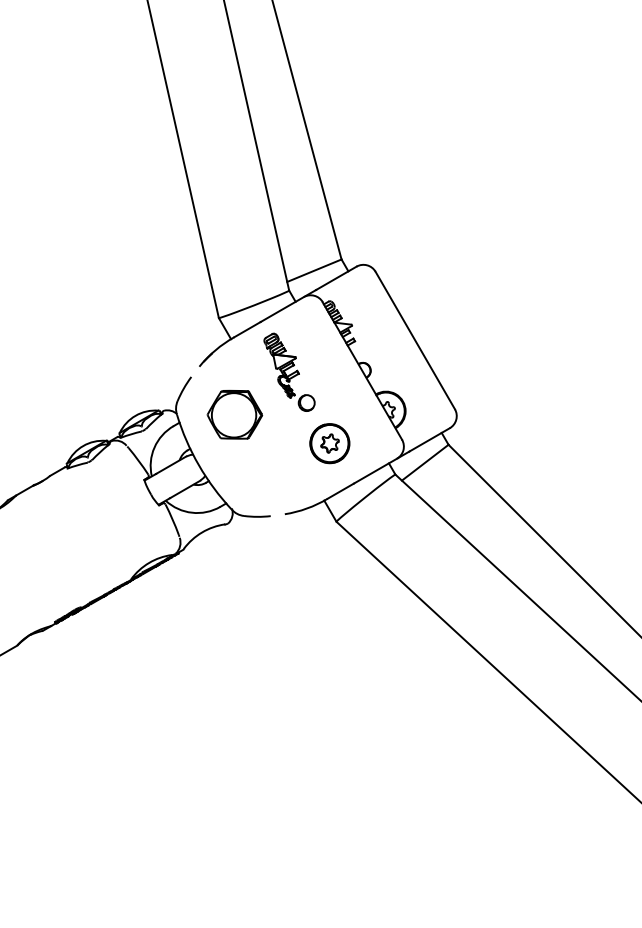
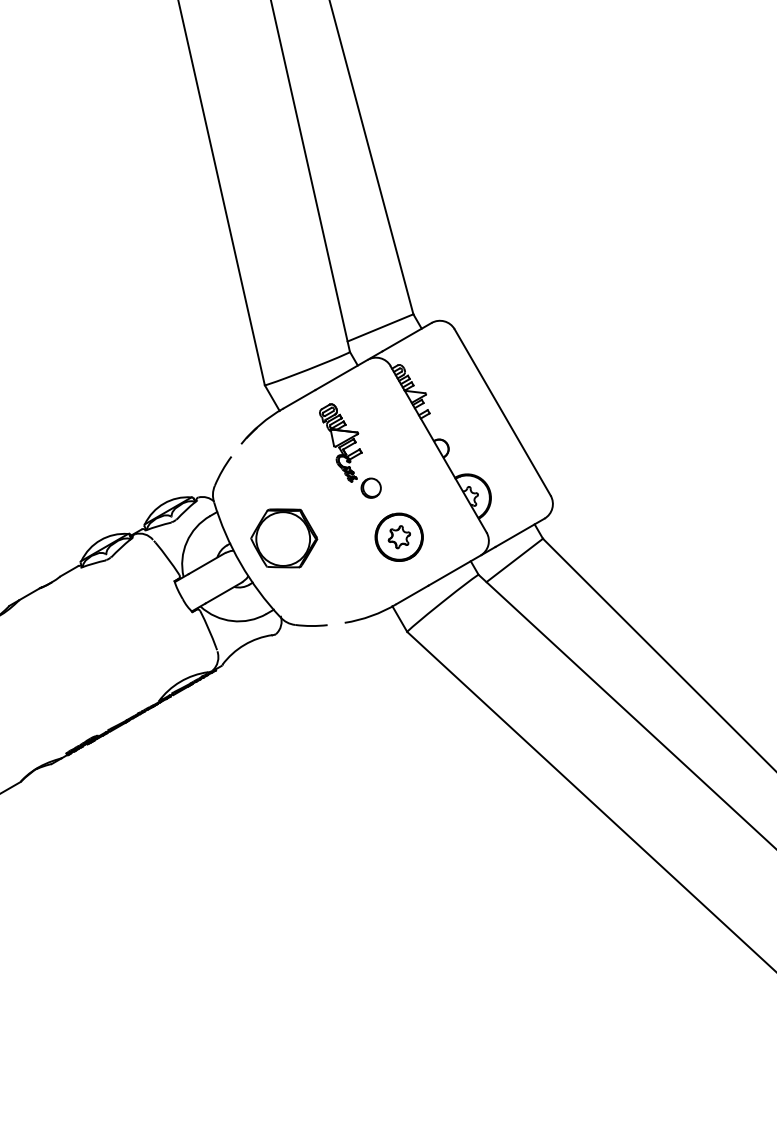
part: (235, 414) -> (284, 538), moved

